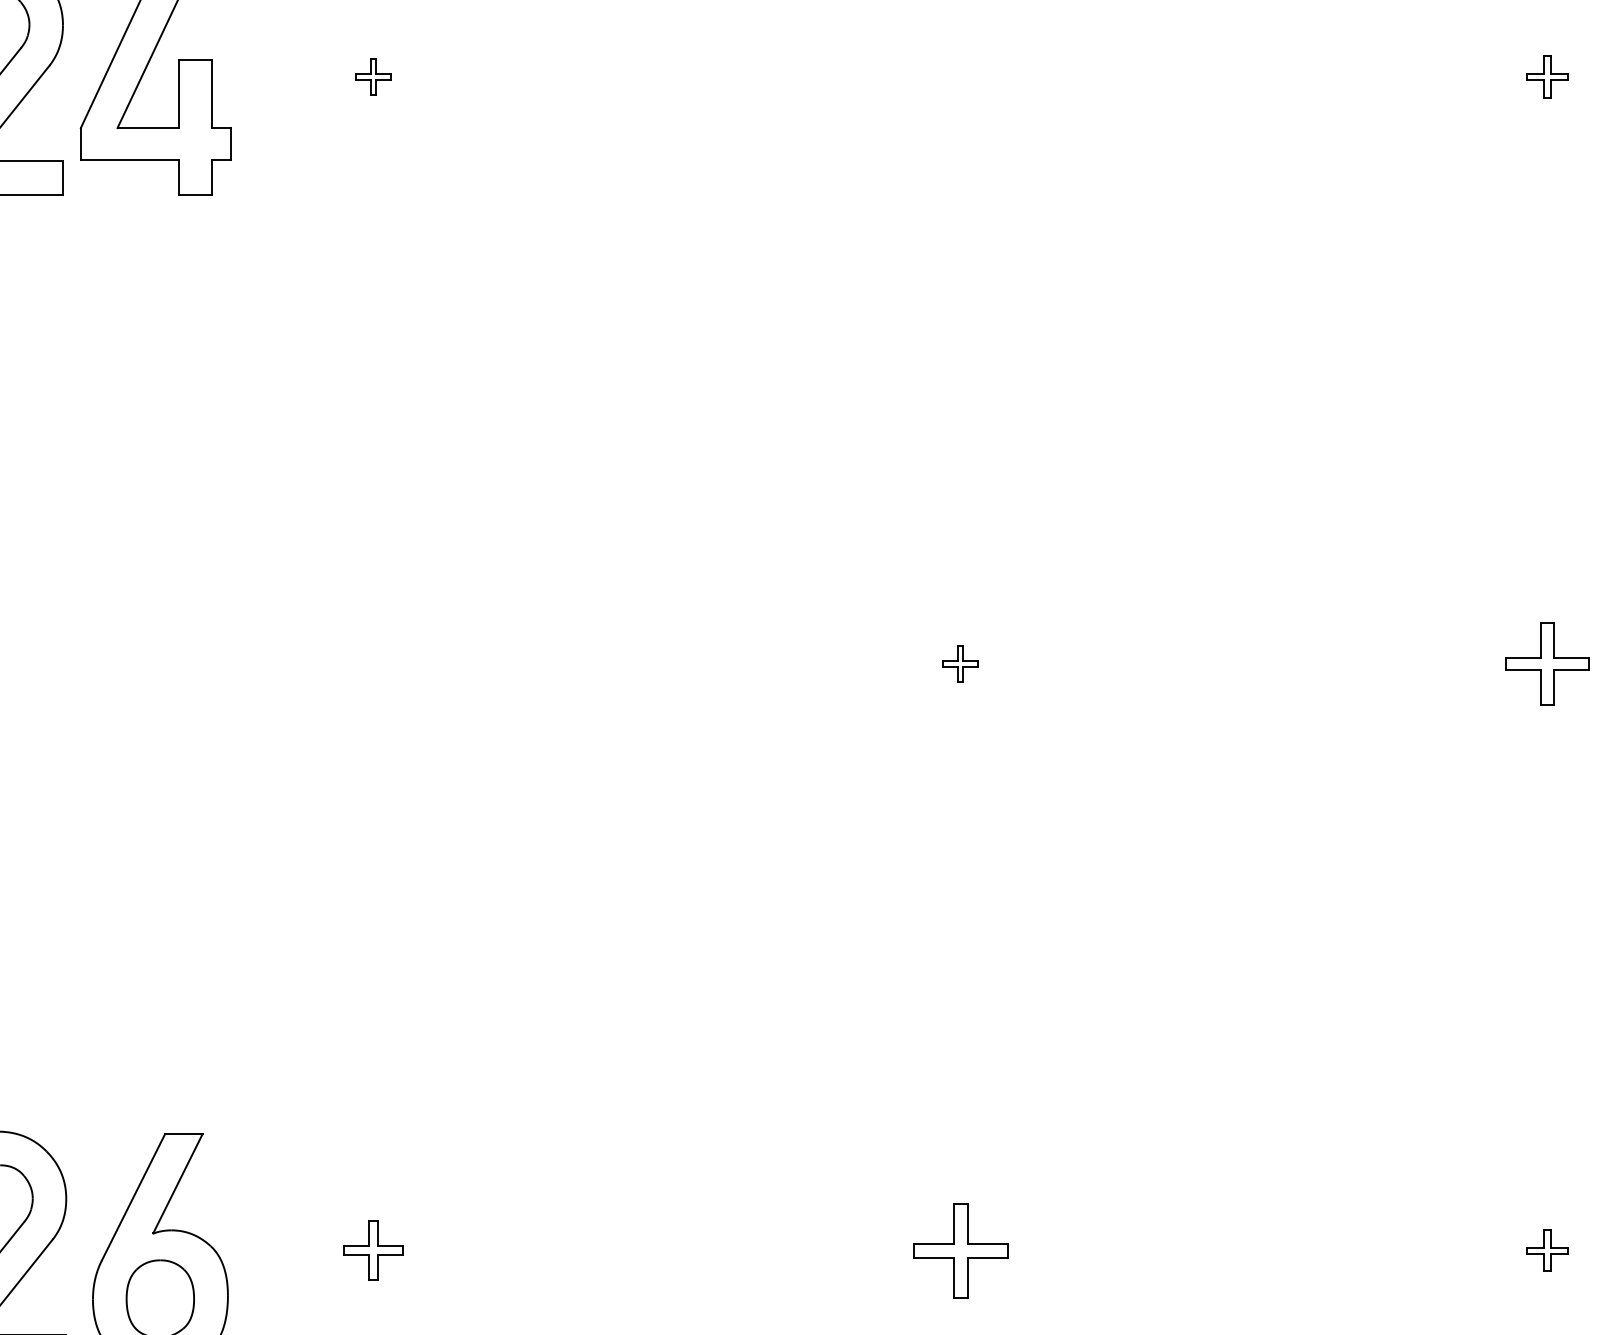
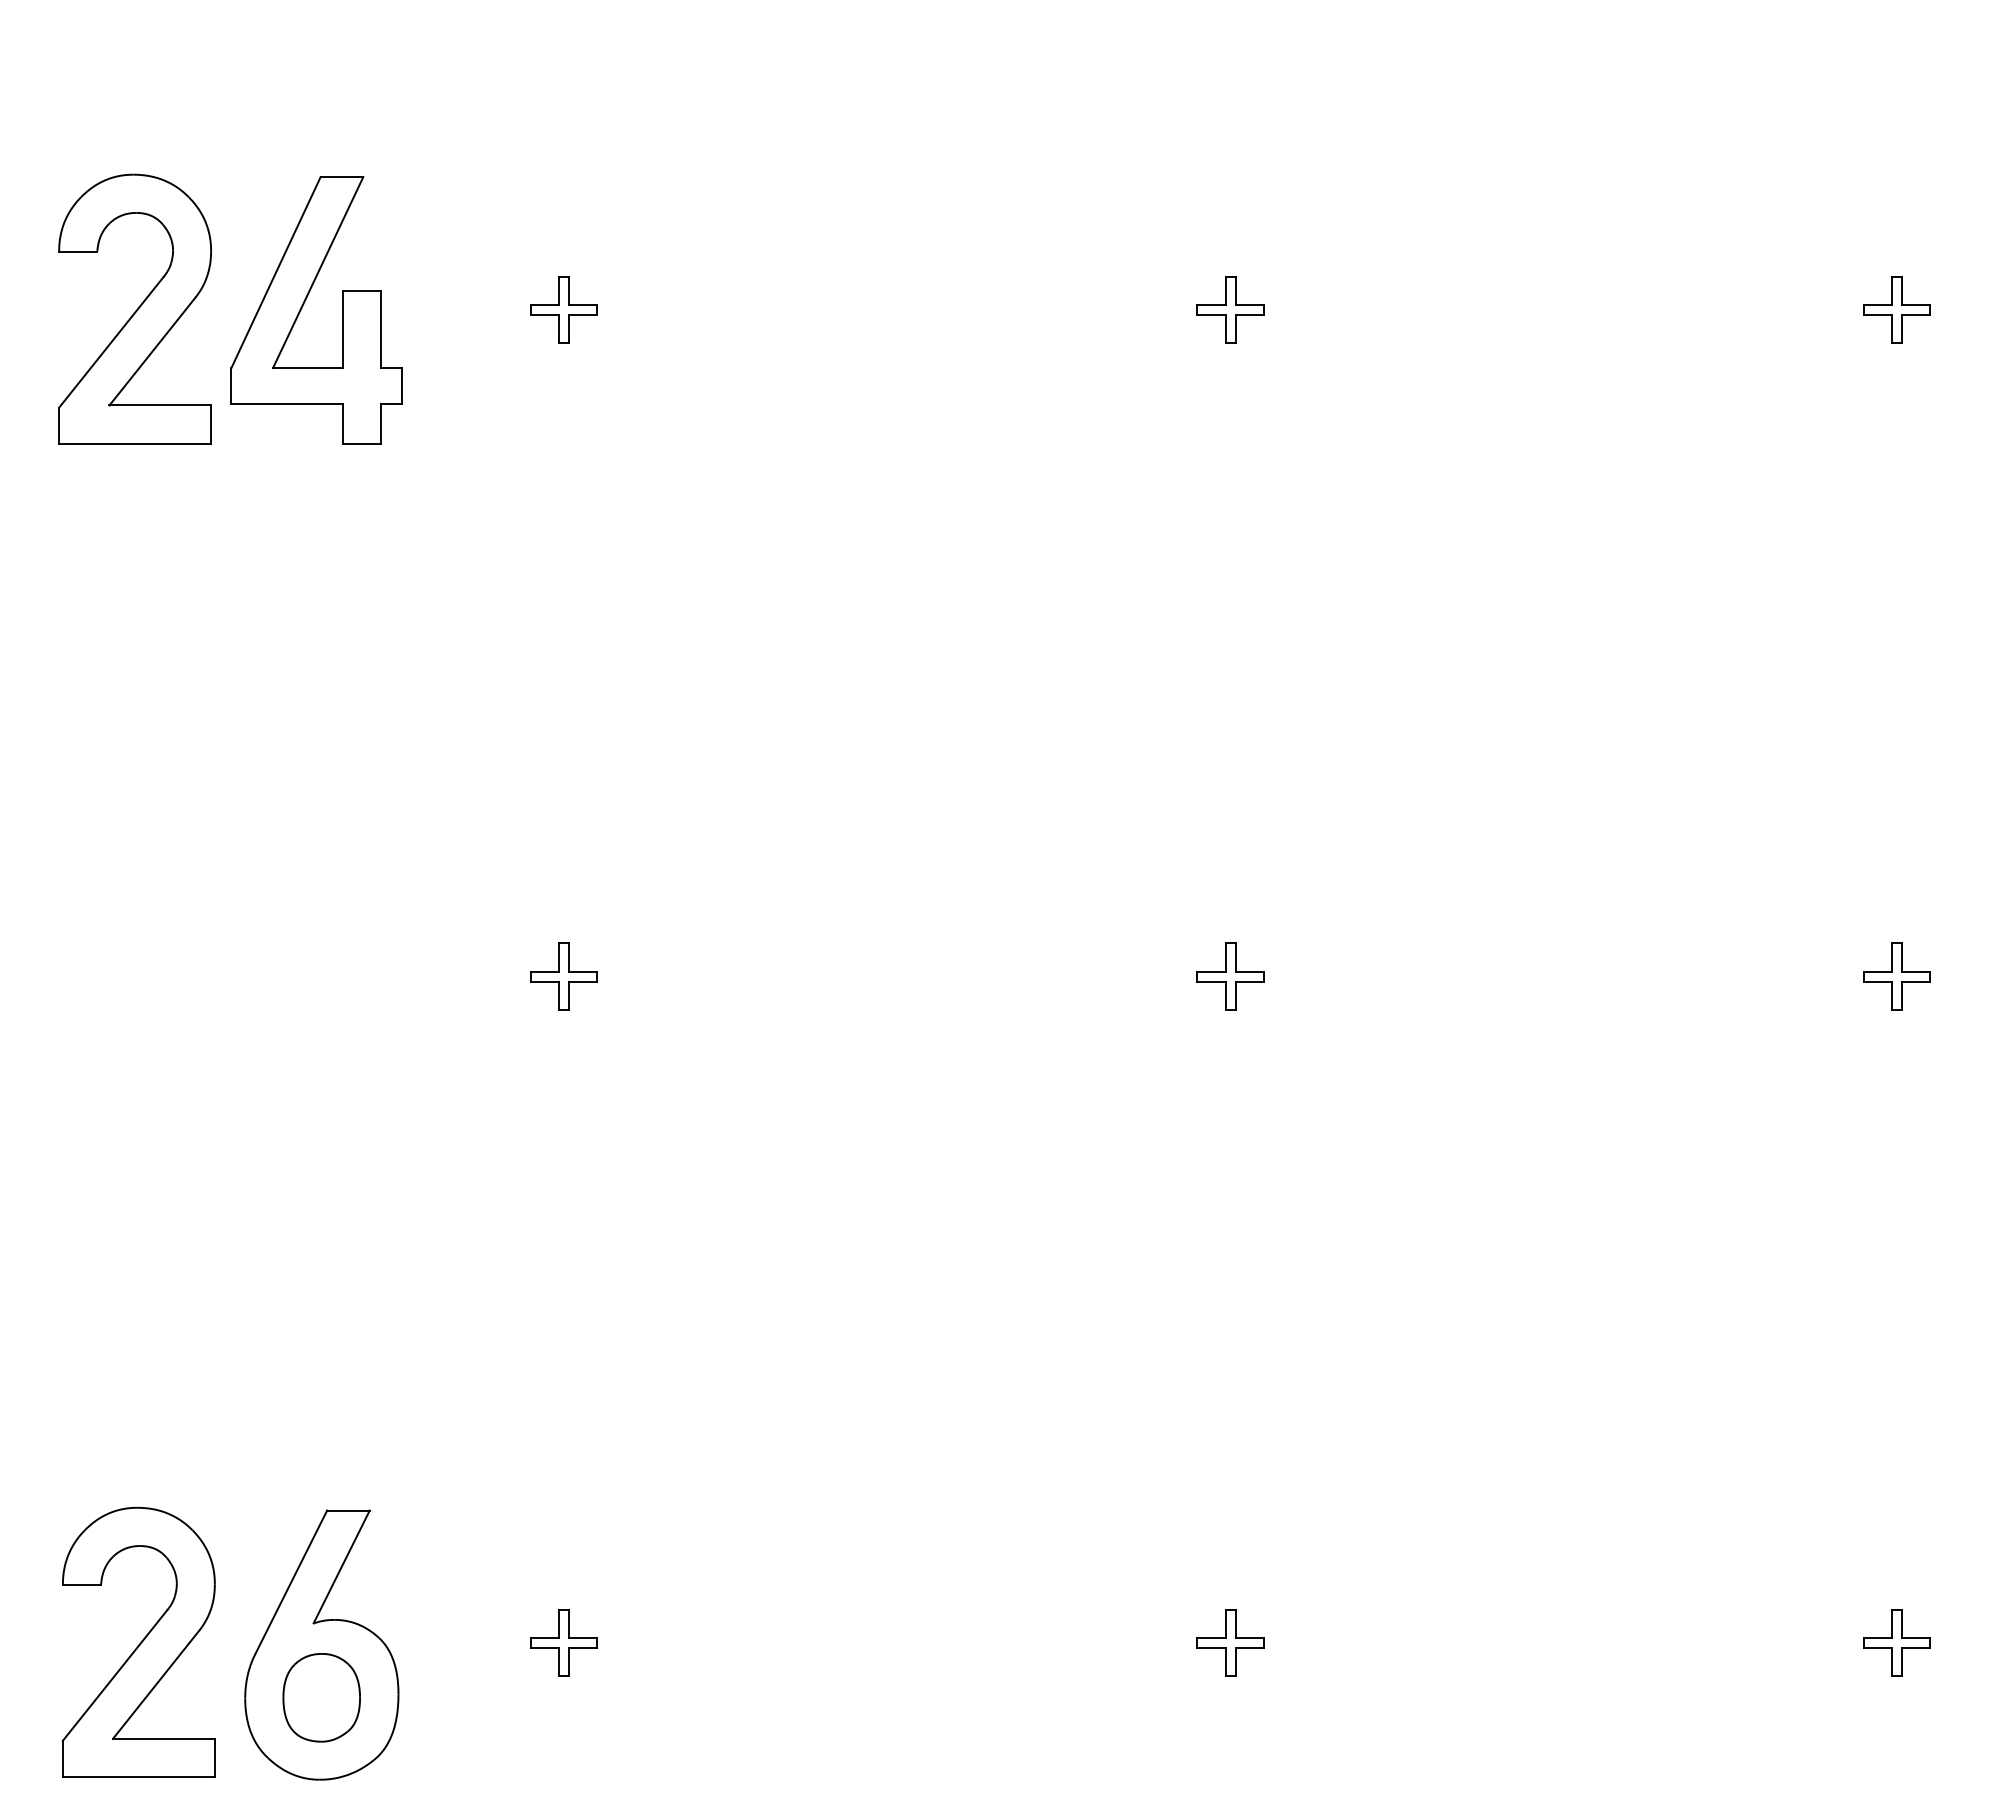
part: (373, 76) -> (563, 309), size x1.67
part: (960, 76) -> (1230, 309), added
part: (1546, 76) -> (1896, 309), size x1.43
part: (373, 663) -> (563, 976), added
part: (960, 663) -> (1230, 976), size x1.67
part: (1546, 663) -> (1896, 976), size x0.71
part: (960, 1250) -> (1230, 1642), size x0.62
part: (1546, 1250) -> (1896, 1642), size x1.43

